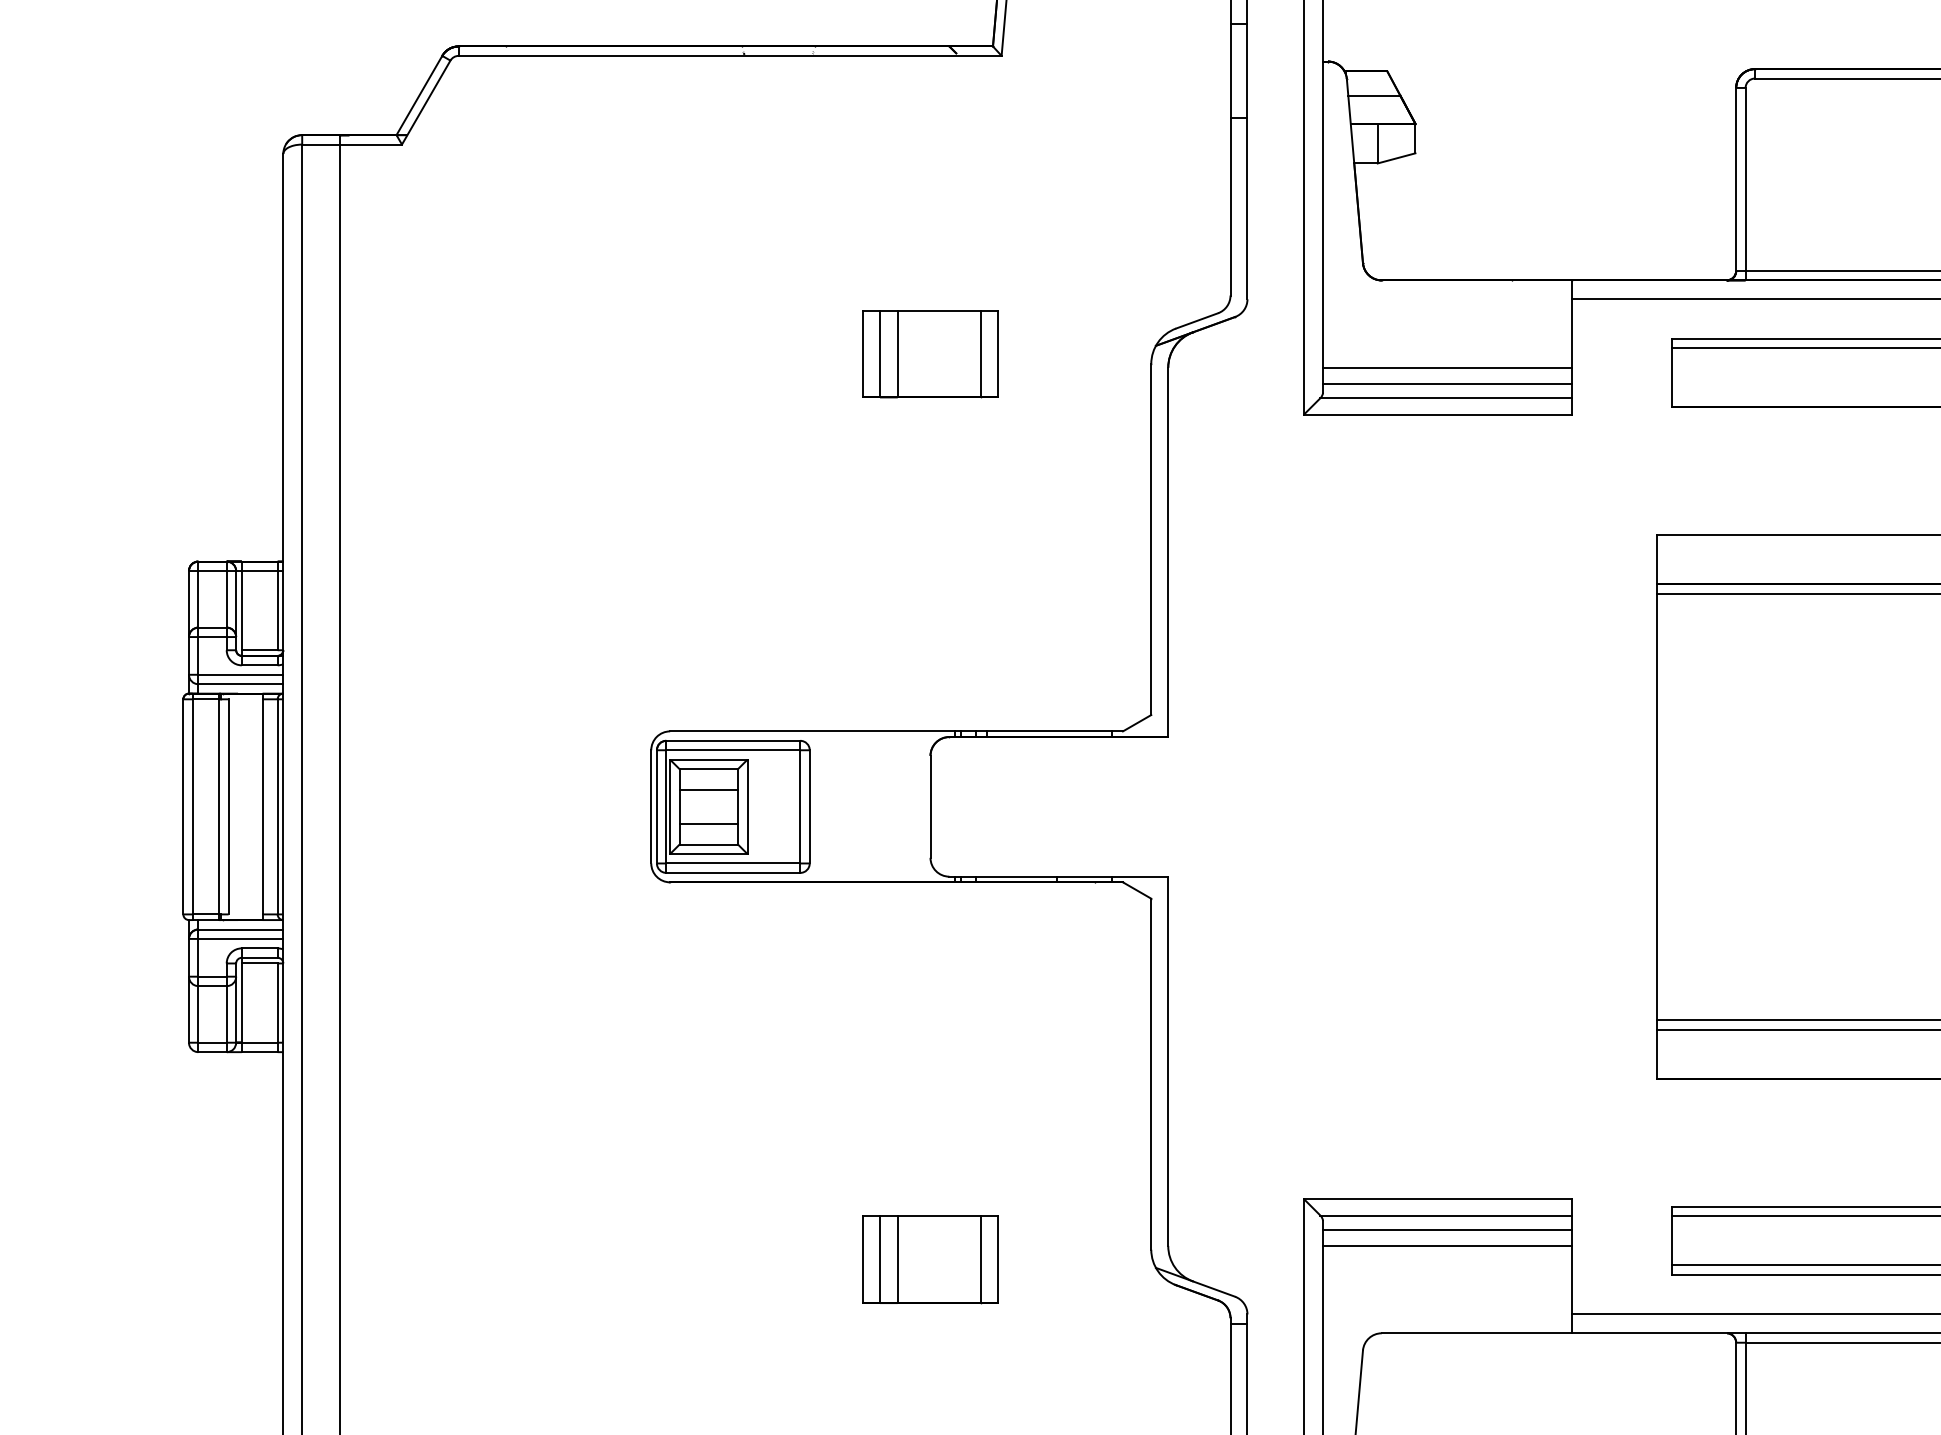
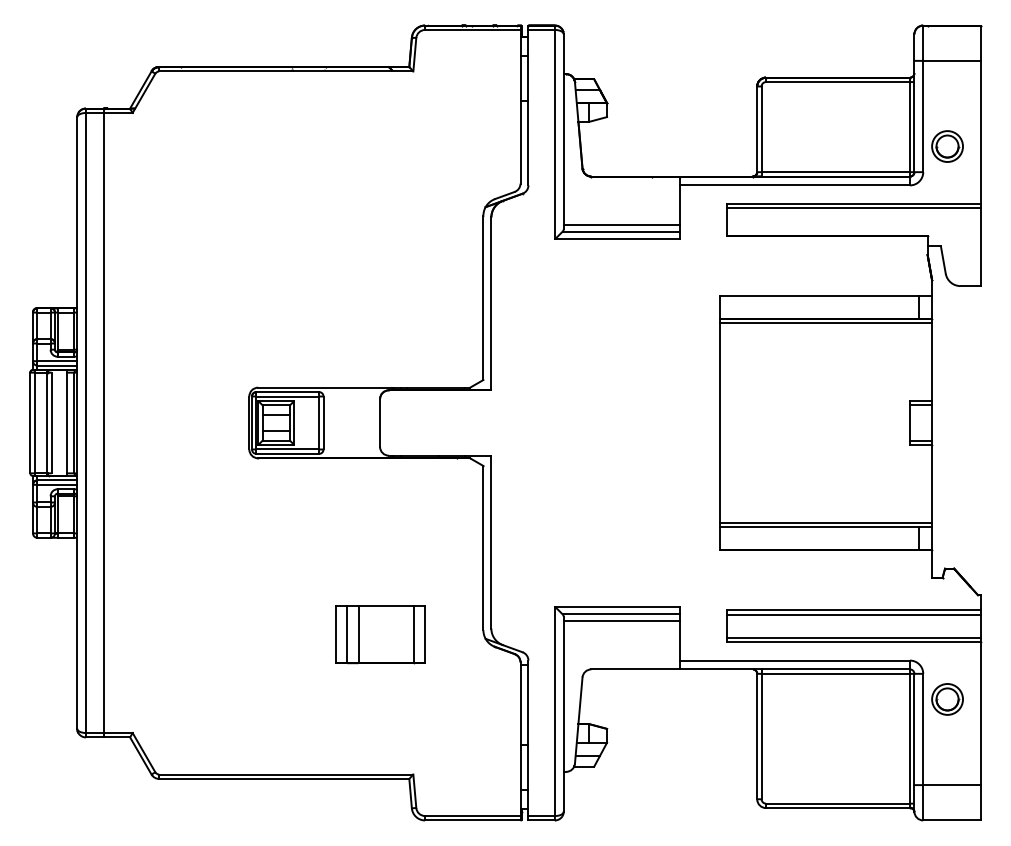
part: (929, 355) -> (379, 211), removed
line: (1446, 367) -> (621, 217), removed
line: (1446, 1245) -> (621, 628), removed
part: (929, 1260) -> (379, 635), size x1.4

